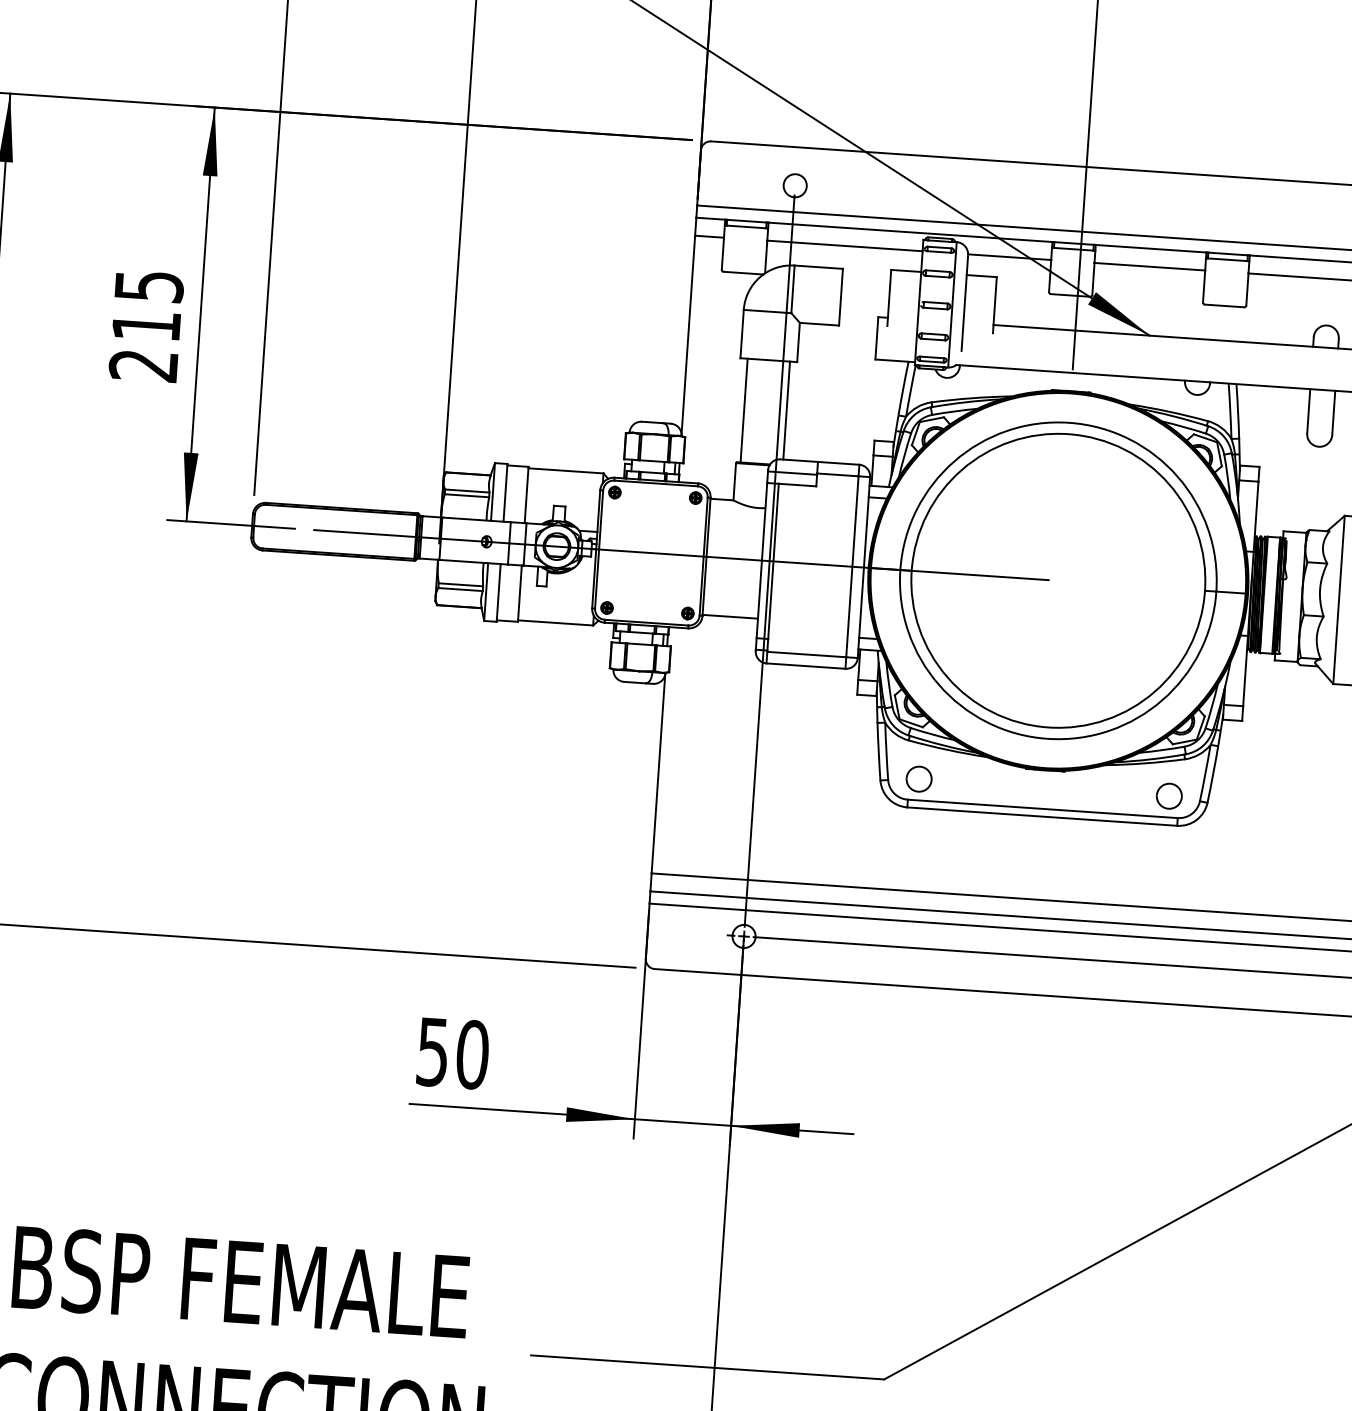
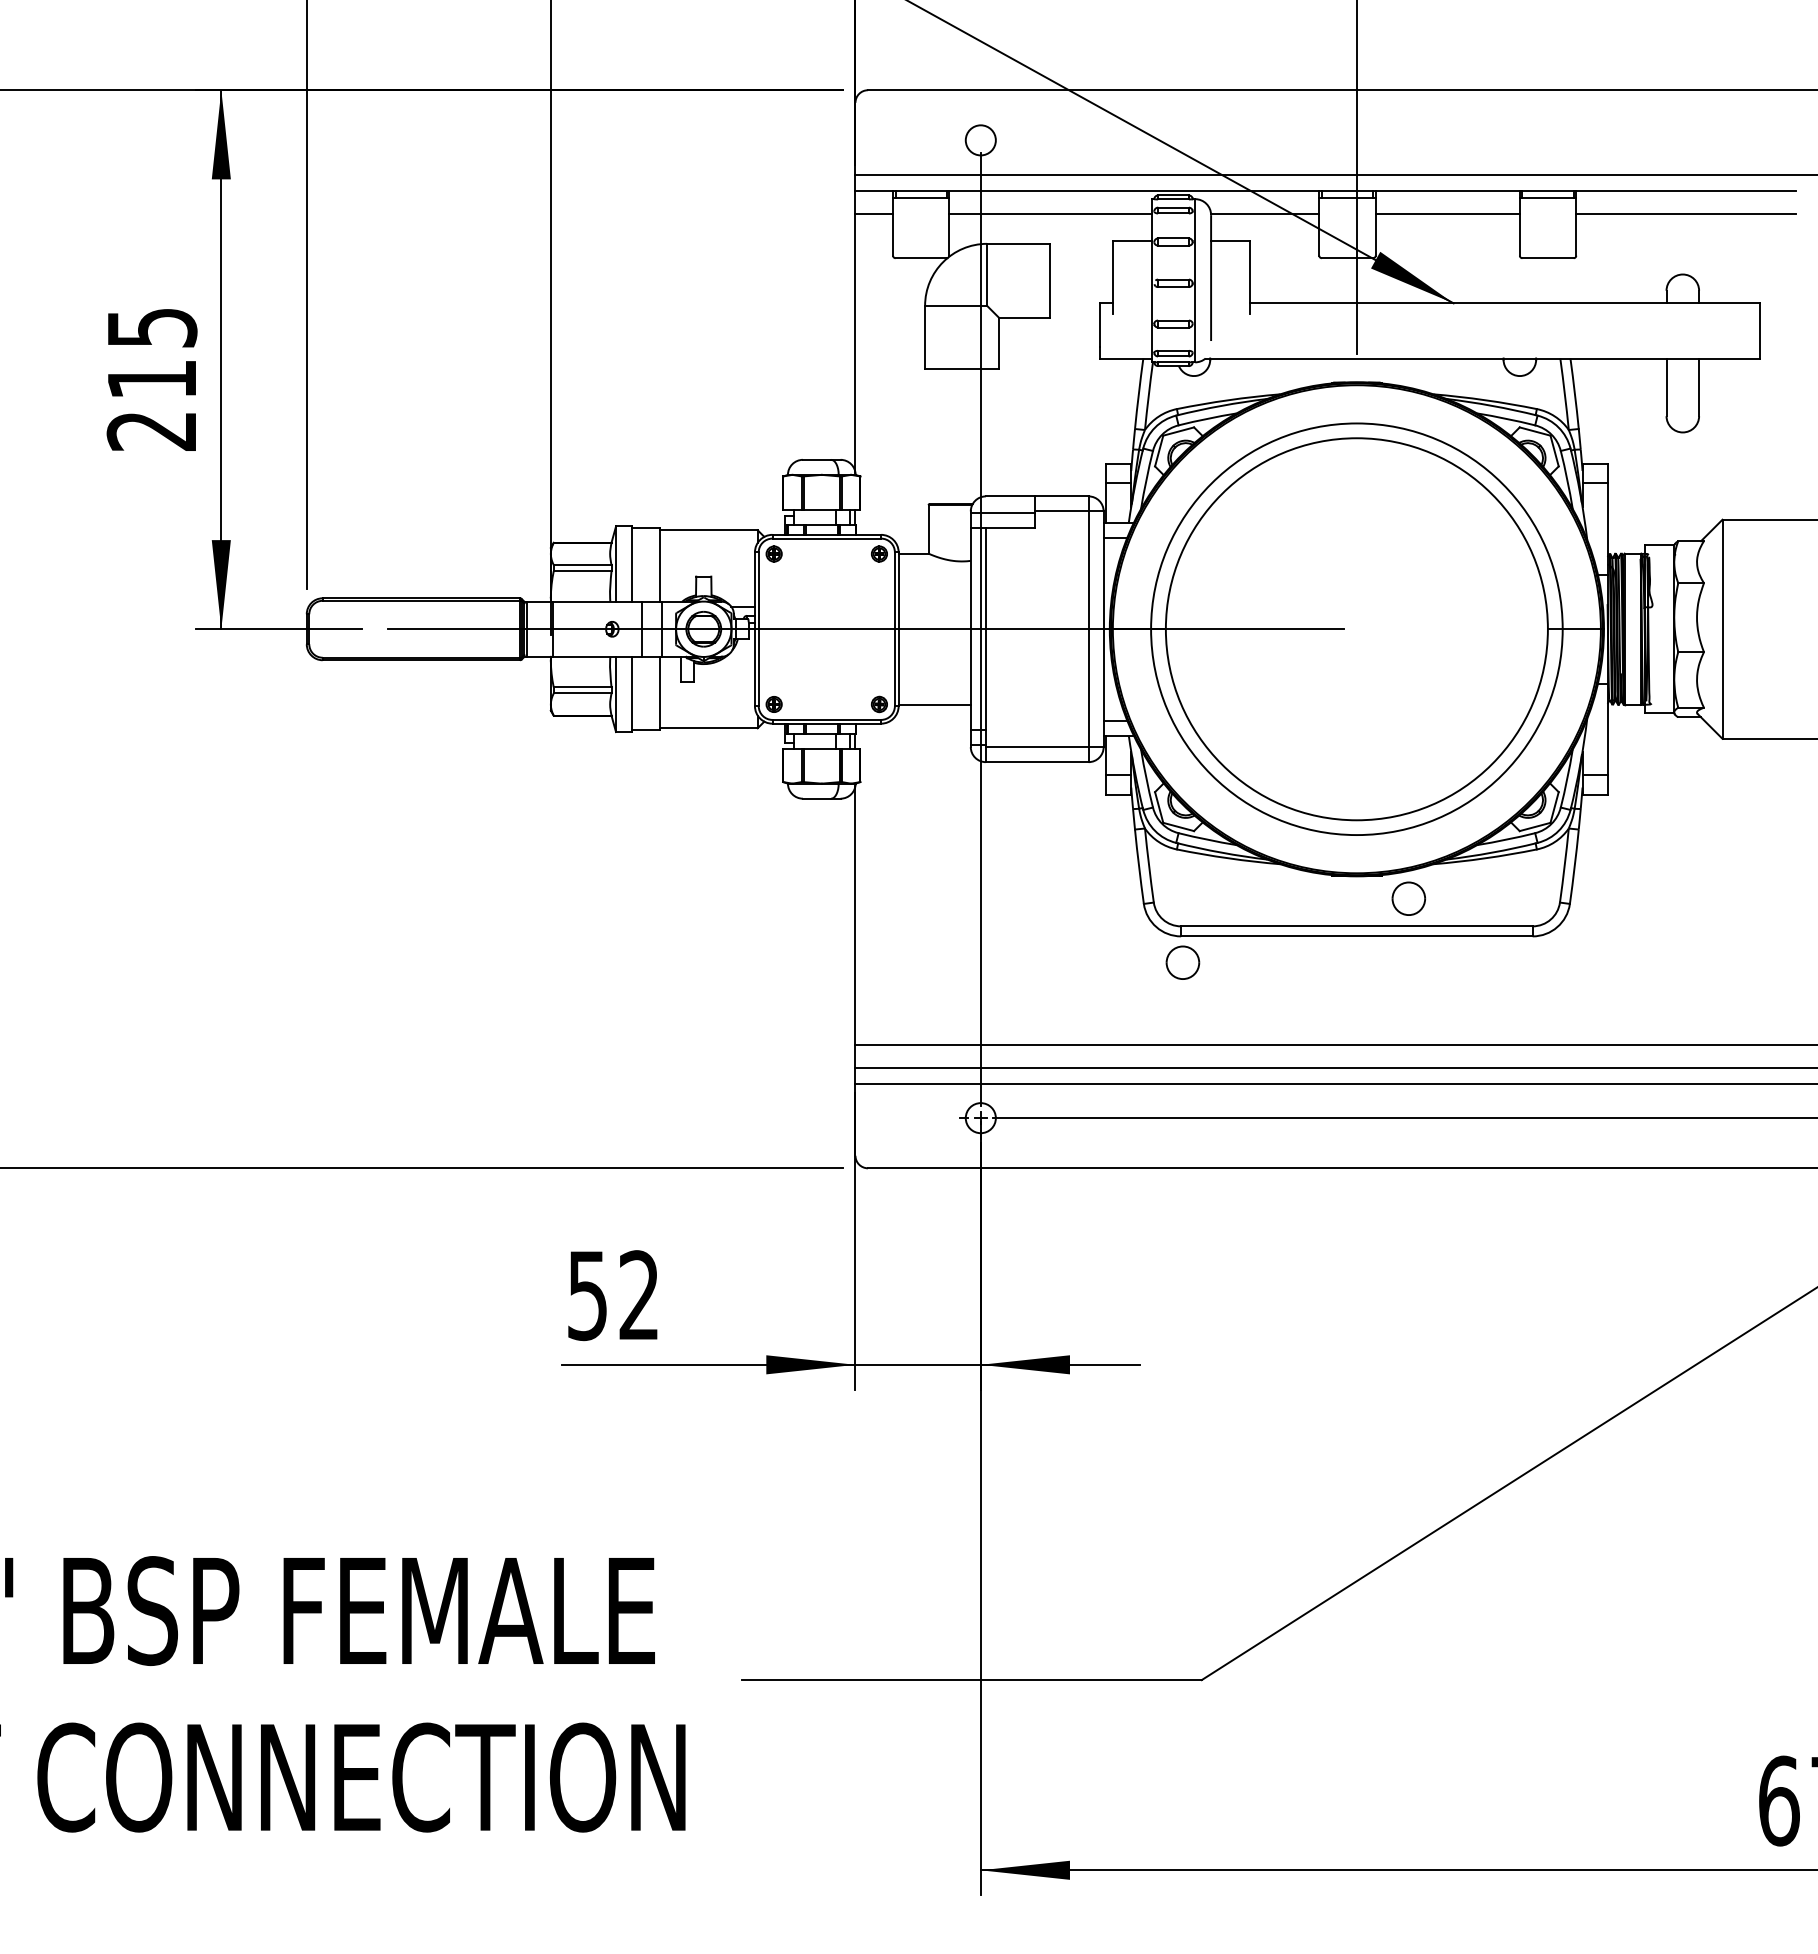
line: (744, 409) -> (934, 435), removed
line: (786, 410) -> (989, 432), removed
part: (918, 778) -> (1182, 962), moved
part: (1169, 796) -> (1408, 898), moved
text: (472, 1054) -> (639, 1295), 50 -> 52

